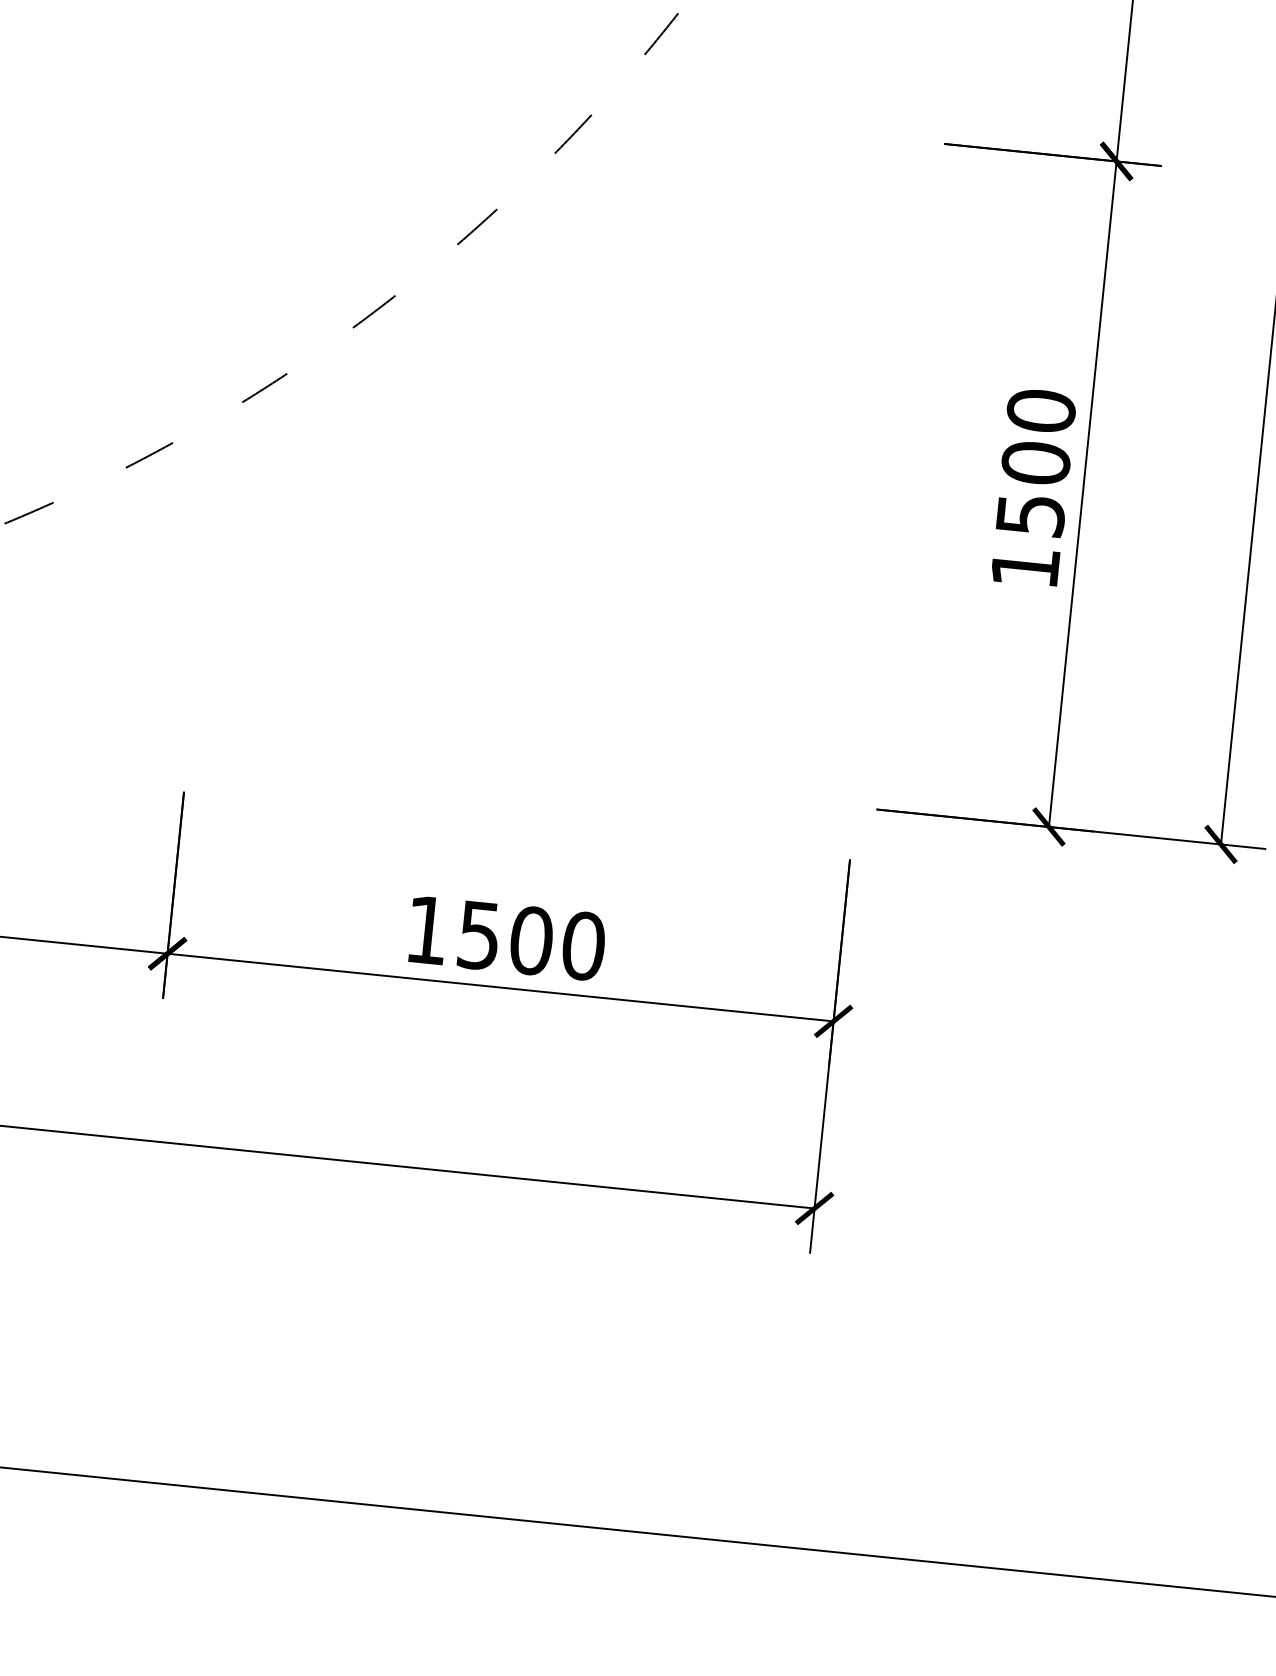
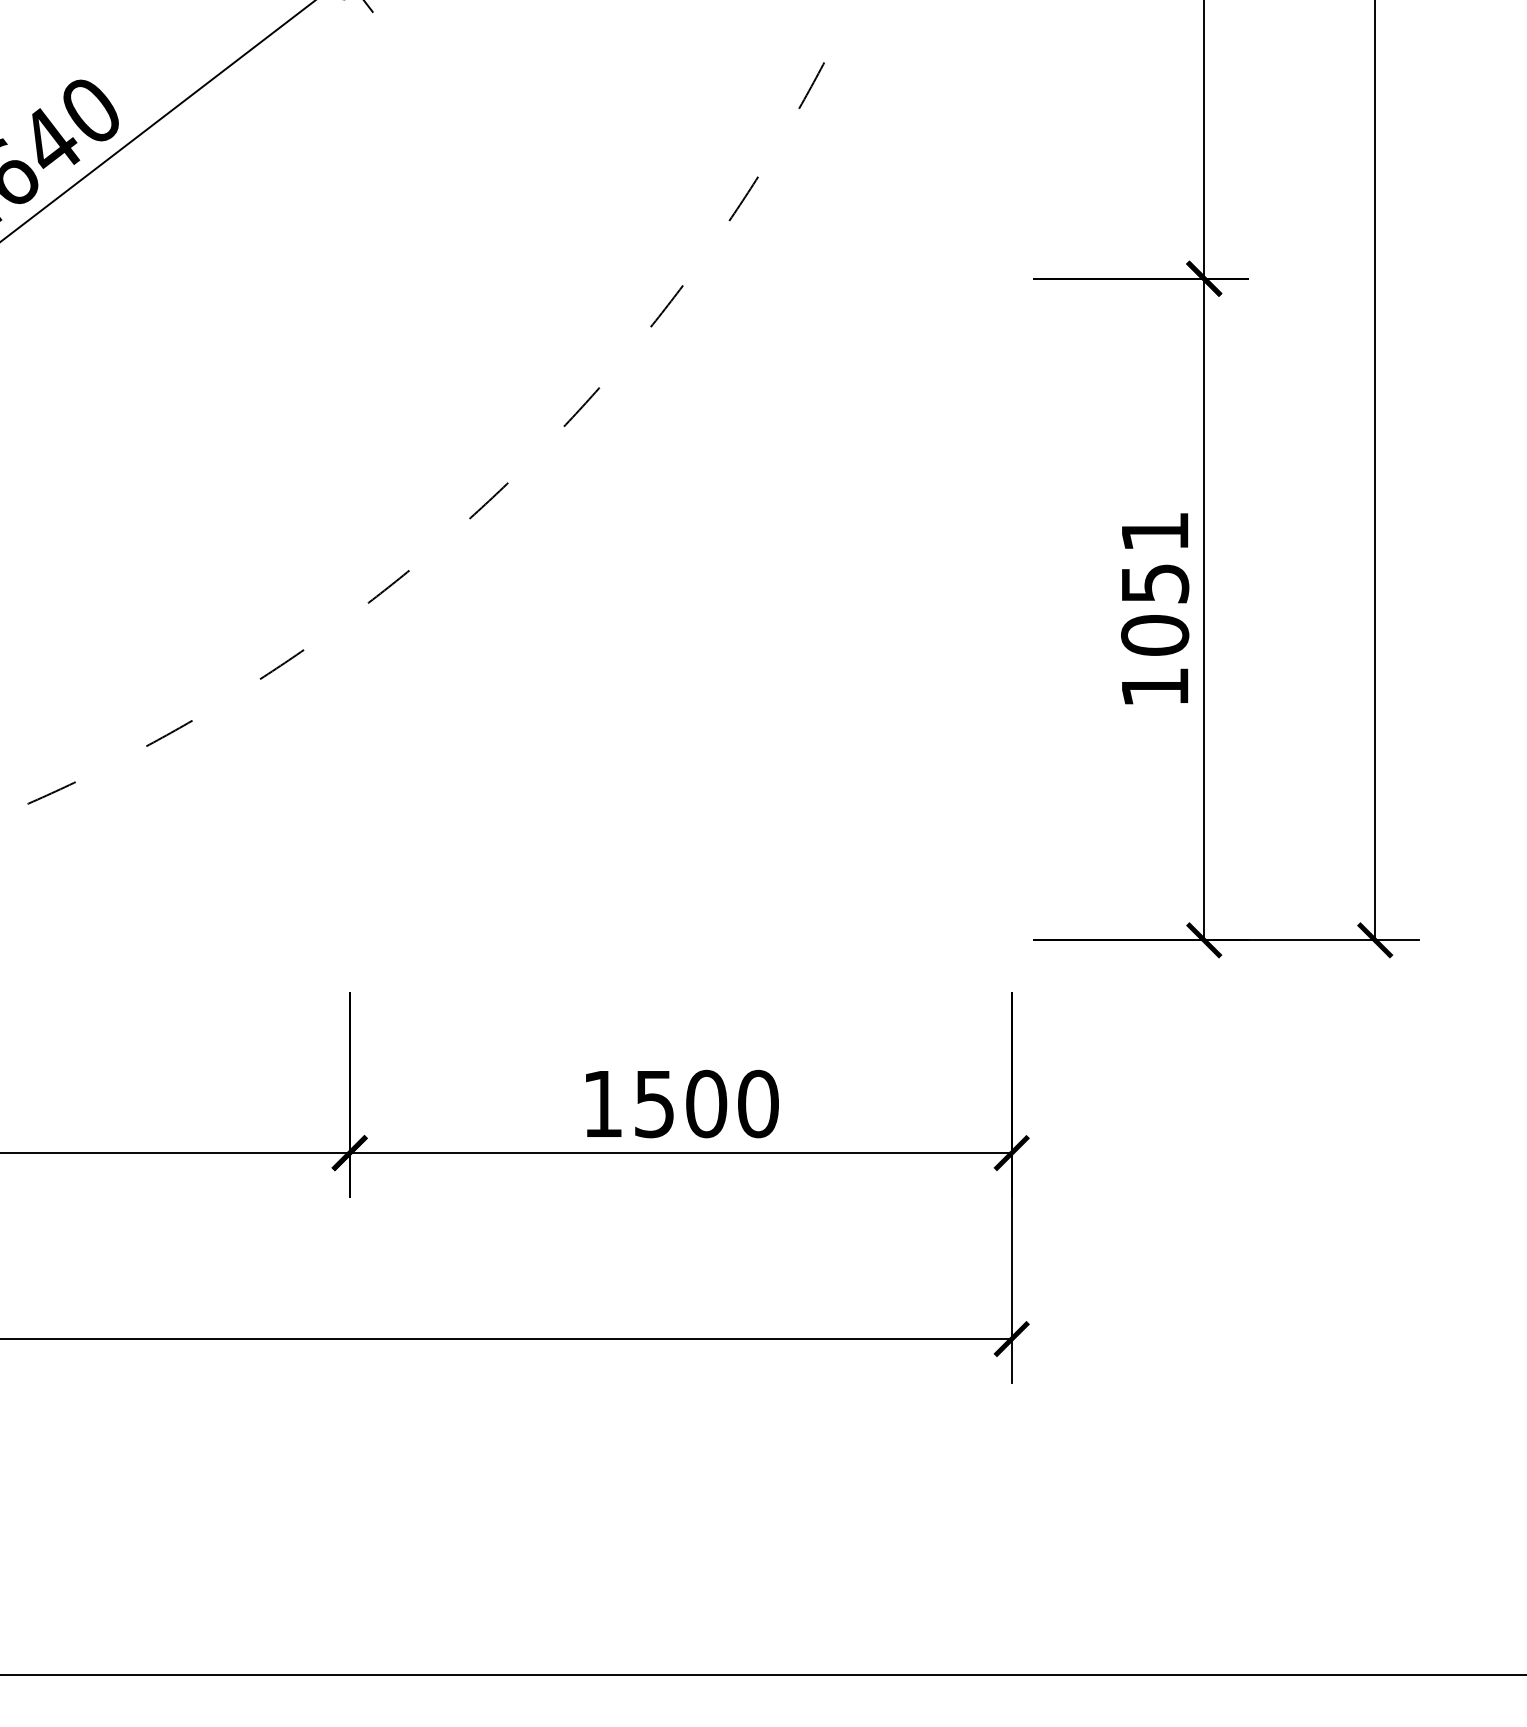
text: (1036, 463) -> (1155, 583), 1500 -> 1051

